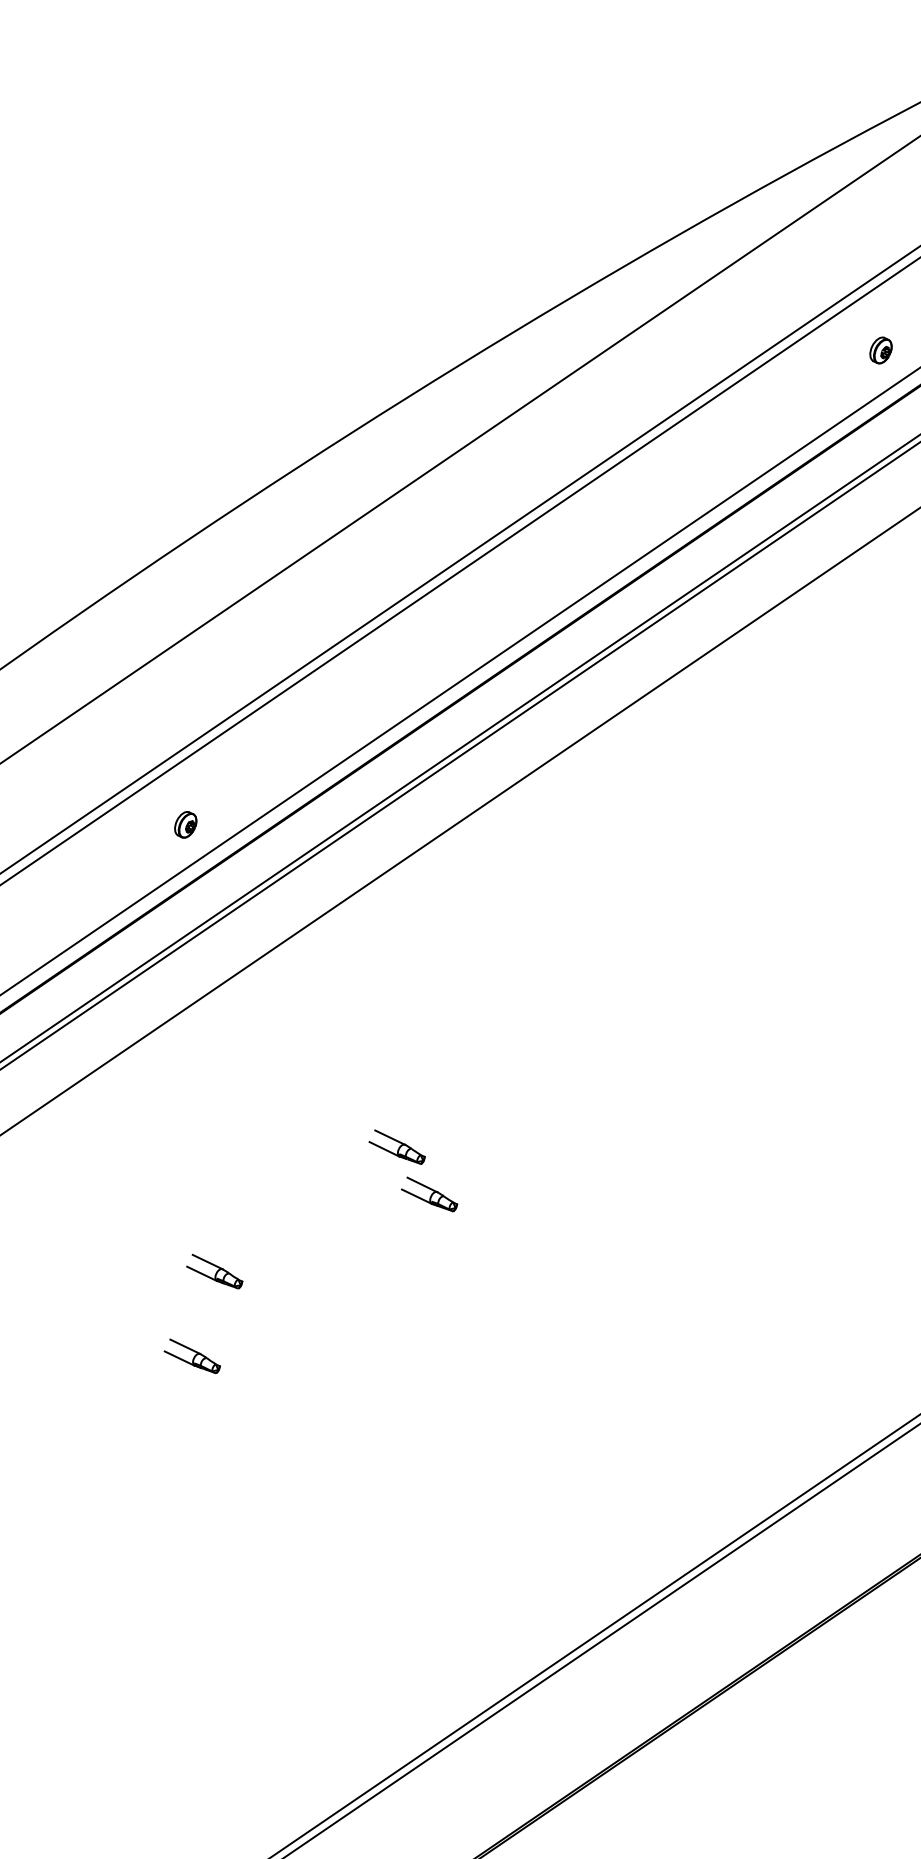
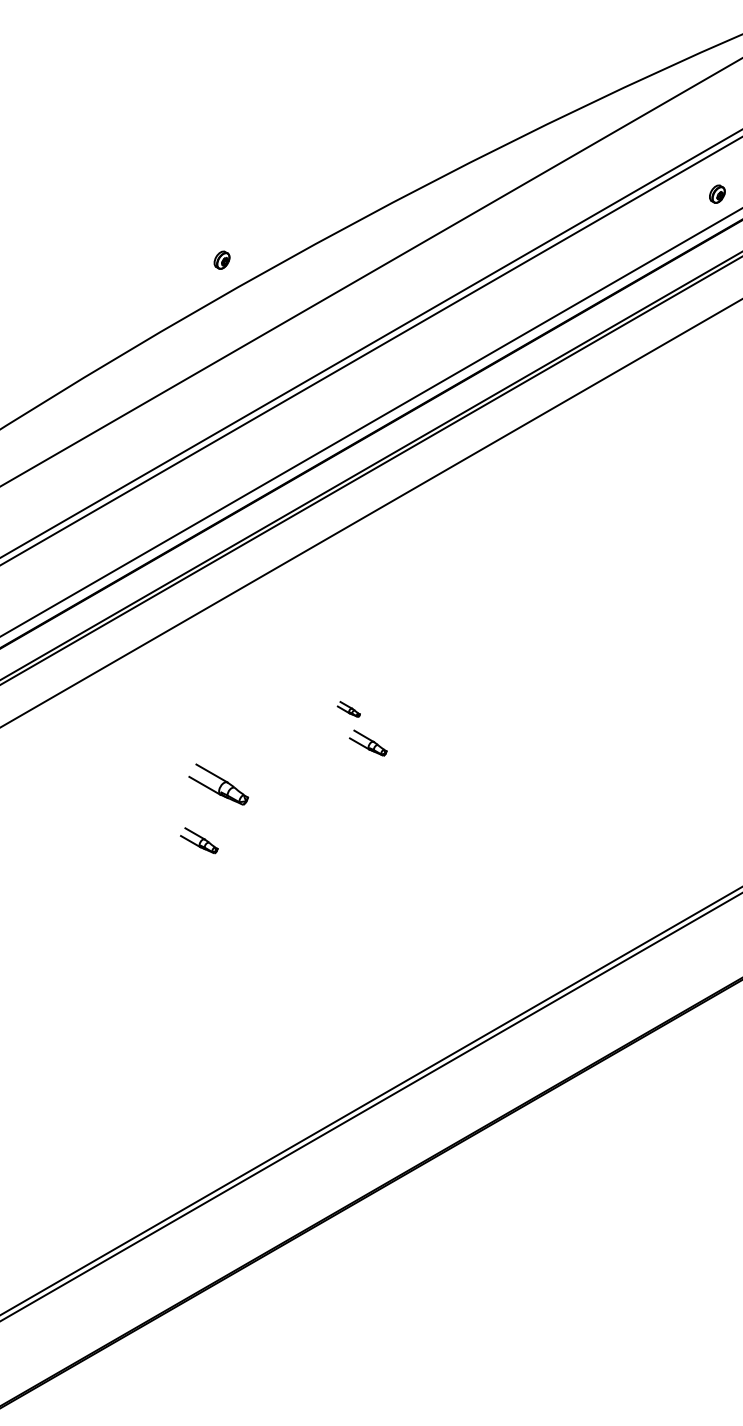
part: (184, 823) -> (221, 259), moved
part: (396, 1147) -> (348, 709), size x0.6
part: (214, 1271) -> (218, 784), size x1.6

